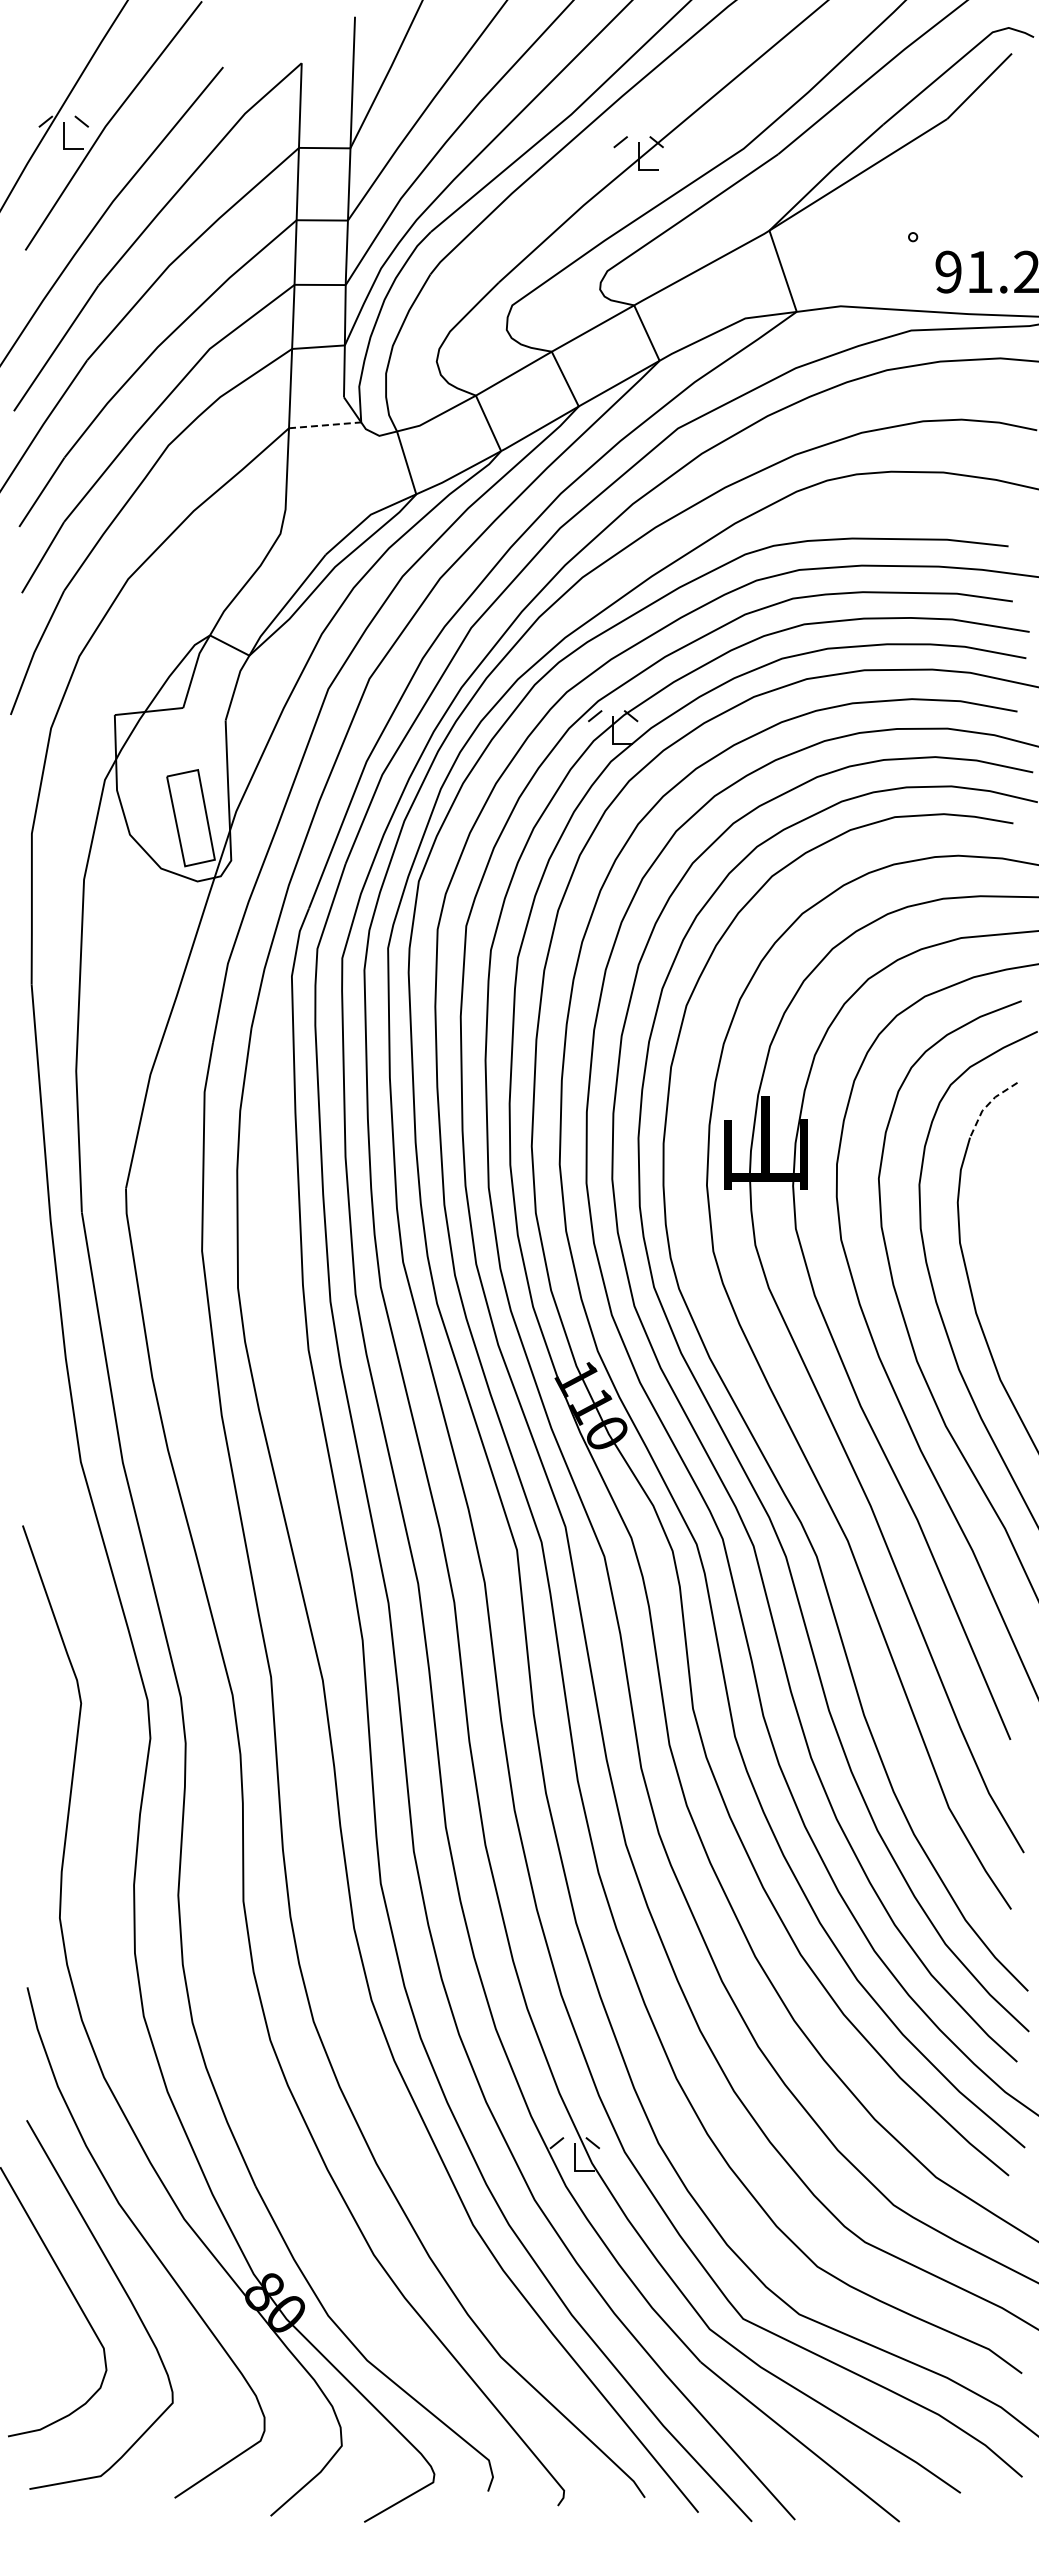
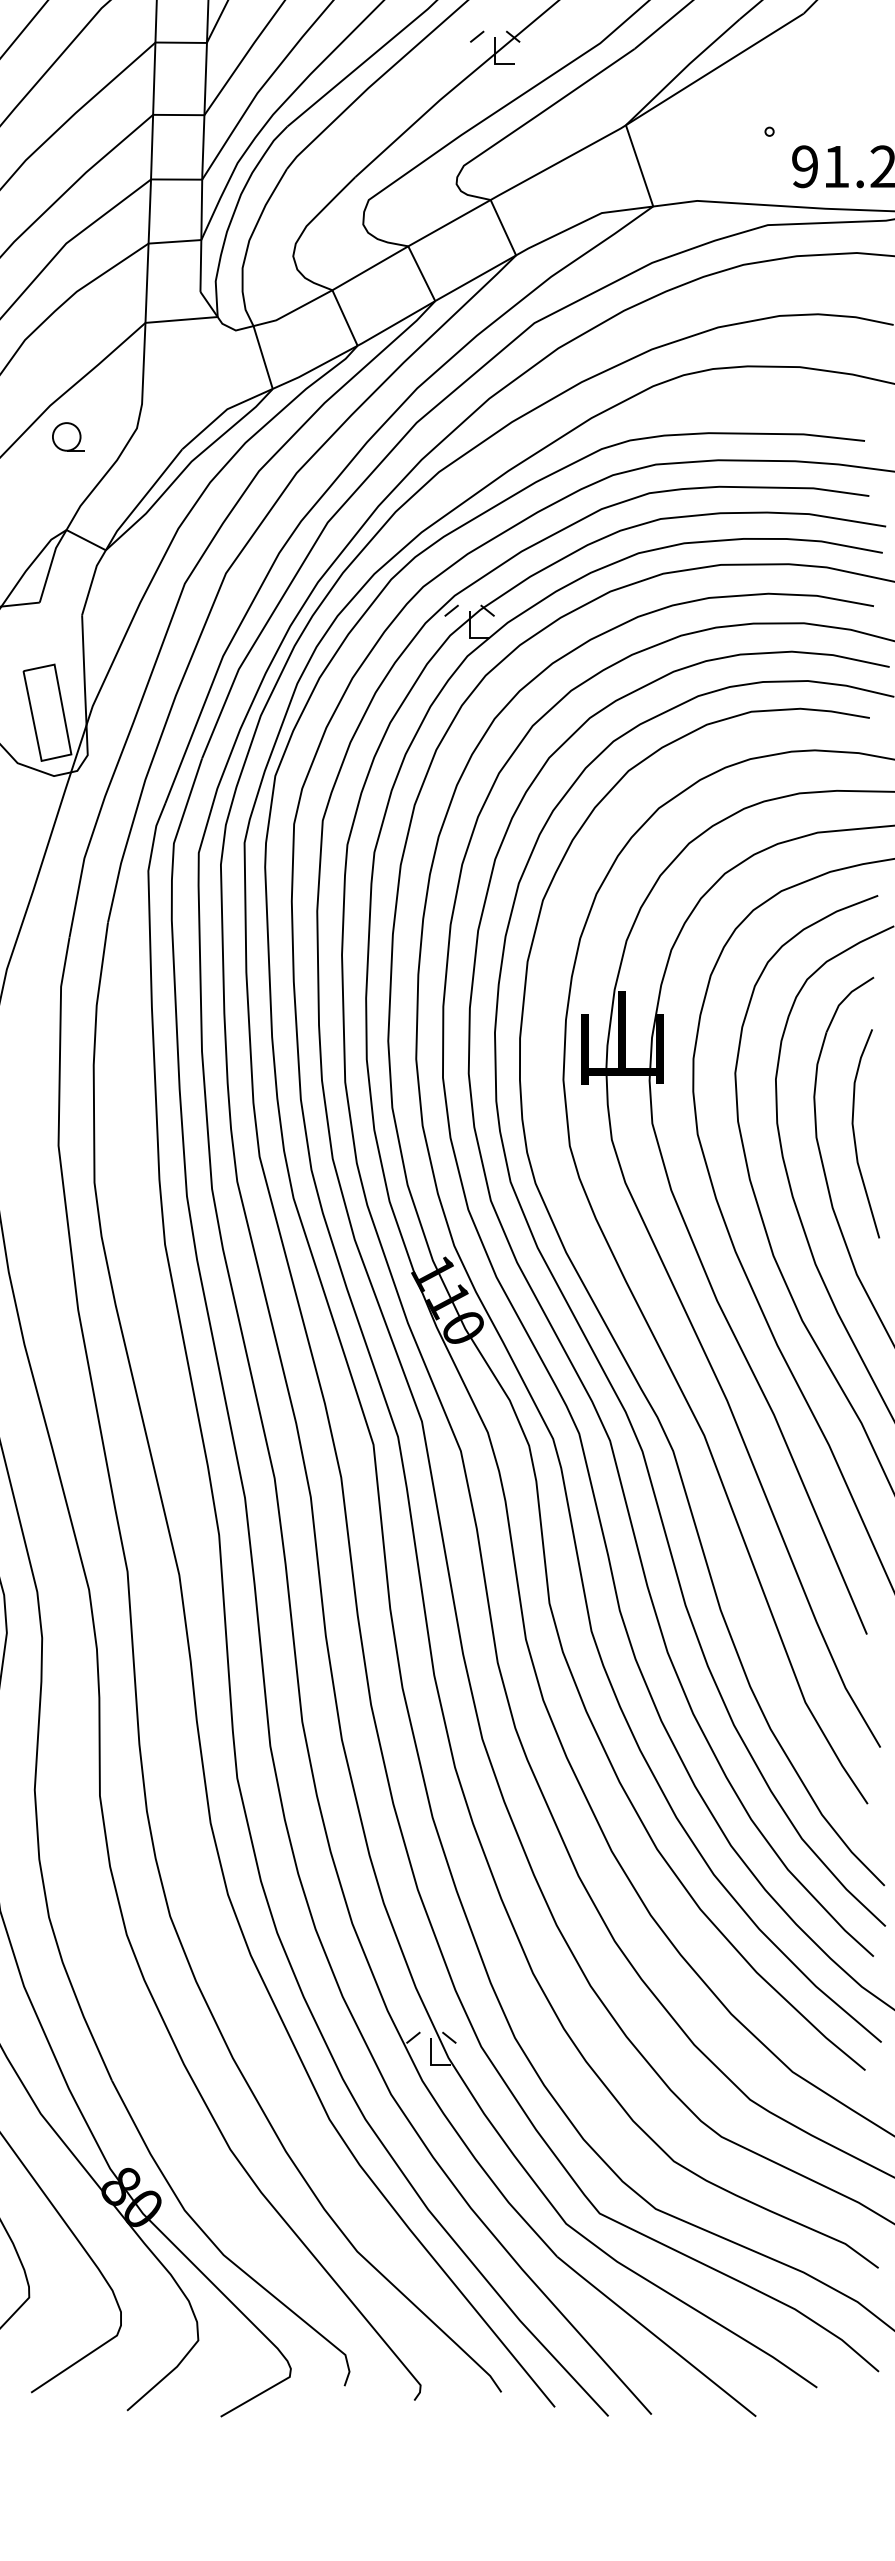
line: (325, 425) -> (181, 320), dashed -> solid
part: (211, 541) -> (67, 436), added
line: (987, 1105) -> (843, 1000), dashed -> solid
curve: (998, 1238) -> (854, 1133), added

